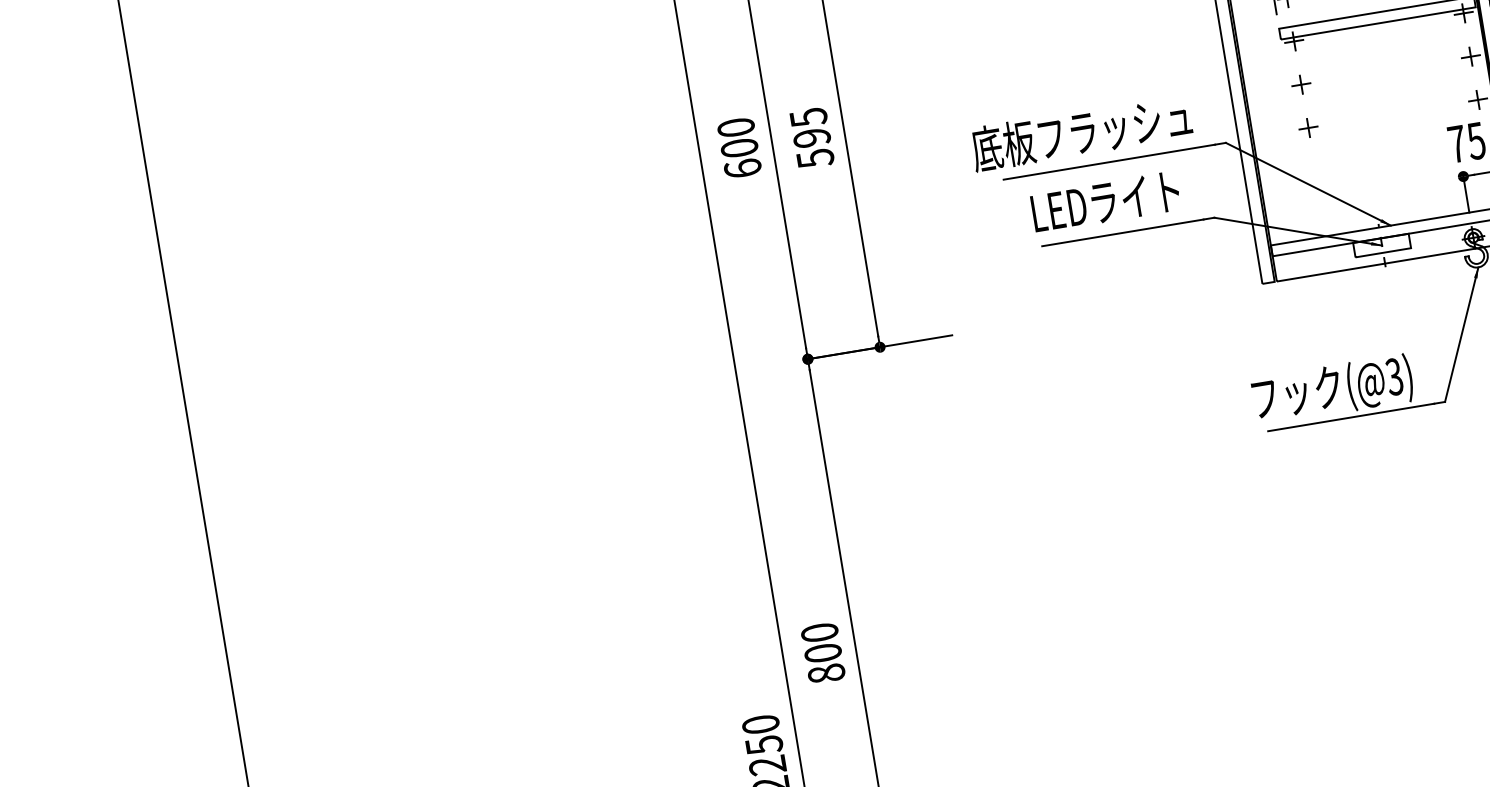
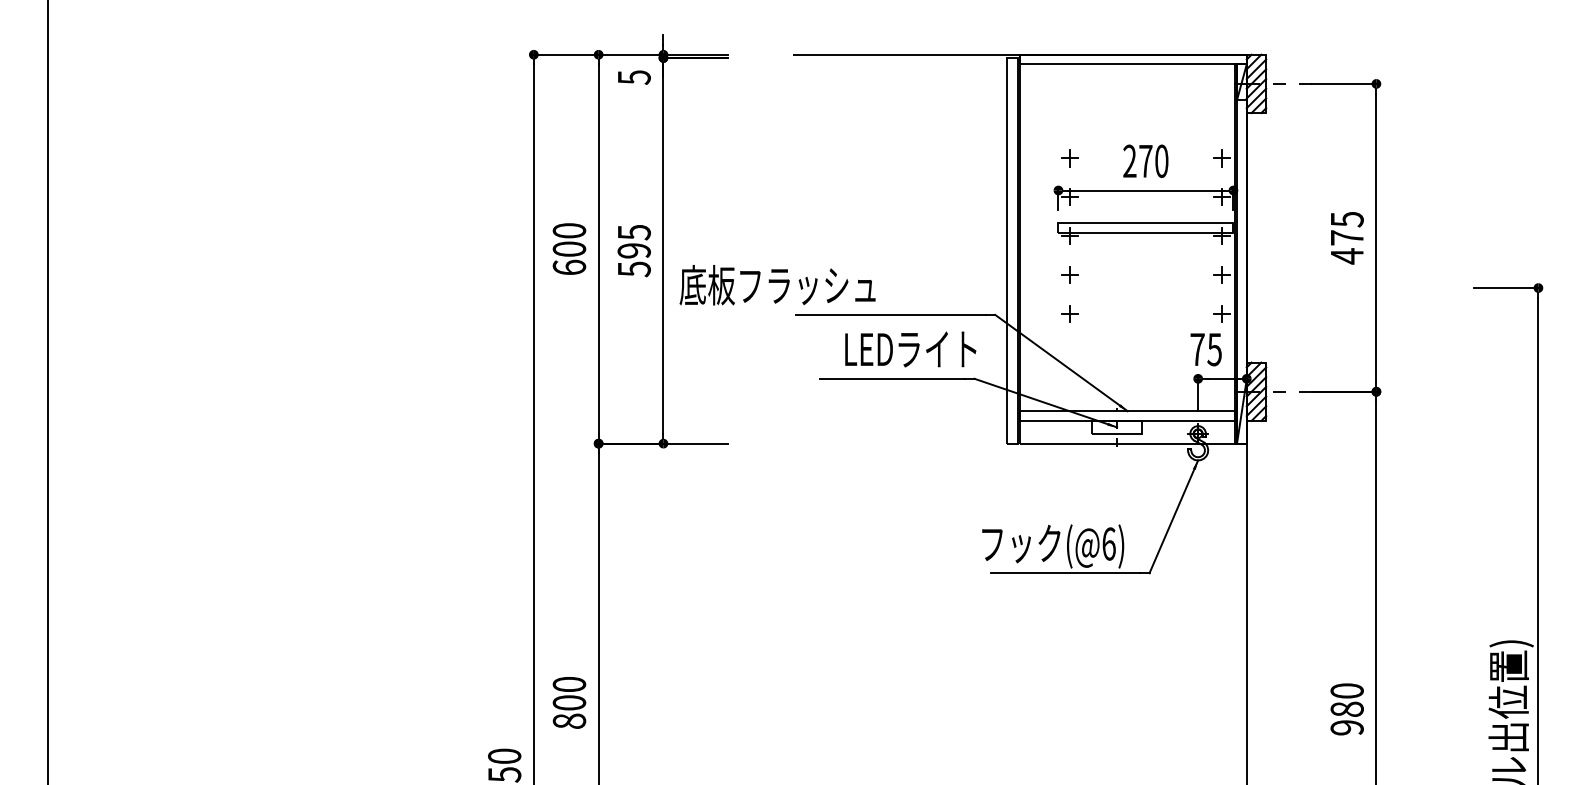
text: (1081, 133) -> (777, 285), moved
text: (1105, 202) -> (910, 349), moved
text: (1393, 376) -> (1108, 543), (@3) -> (@6)

